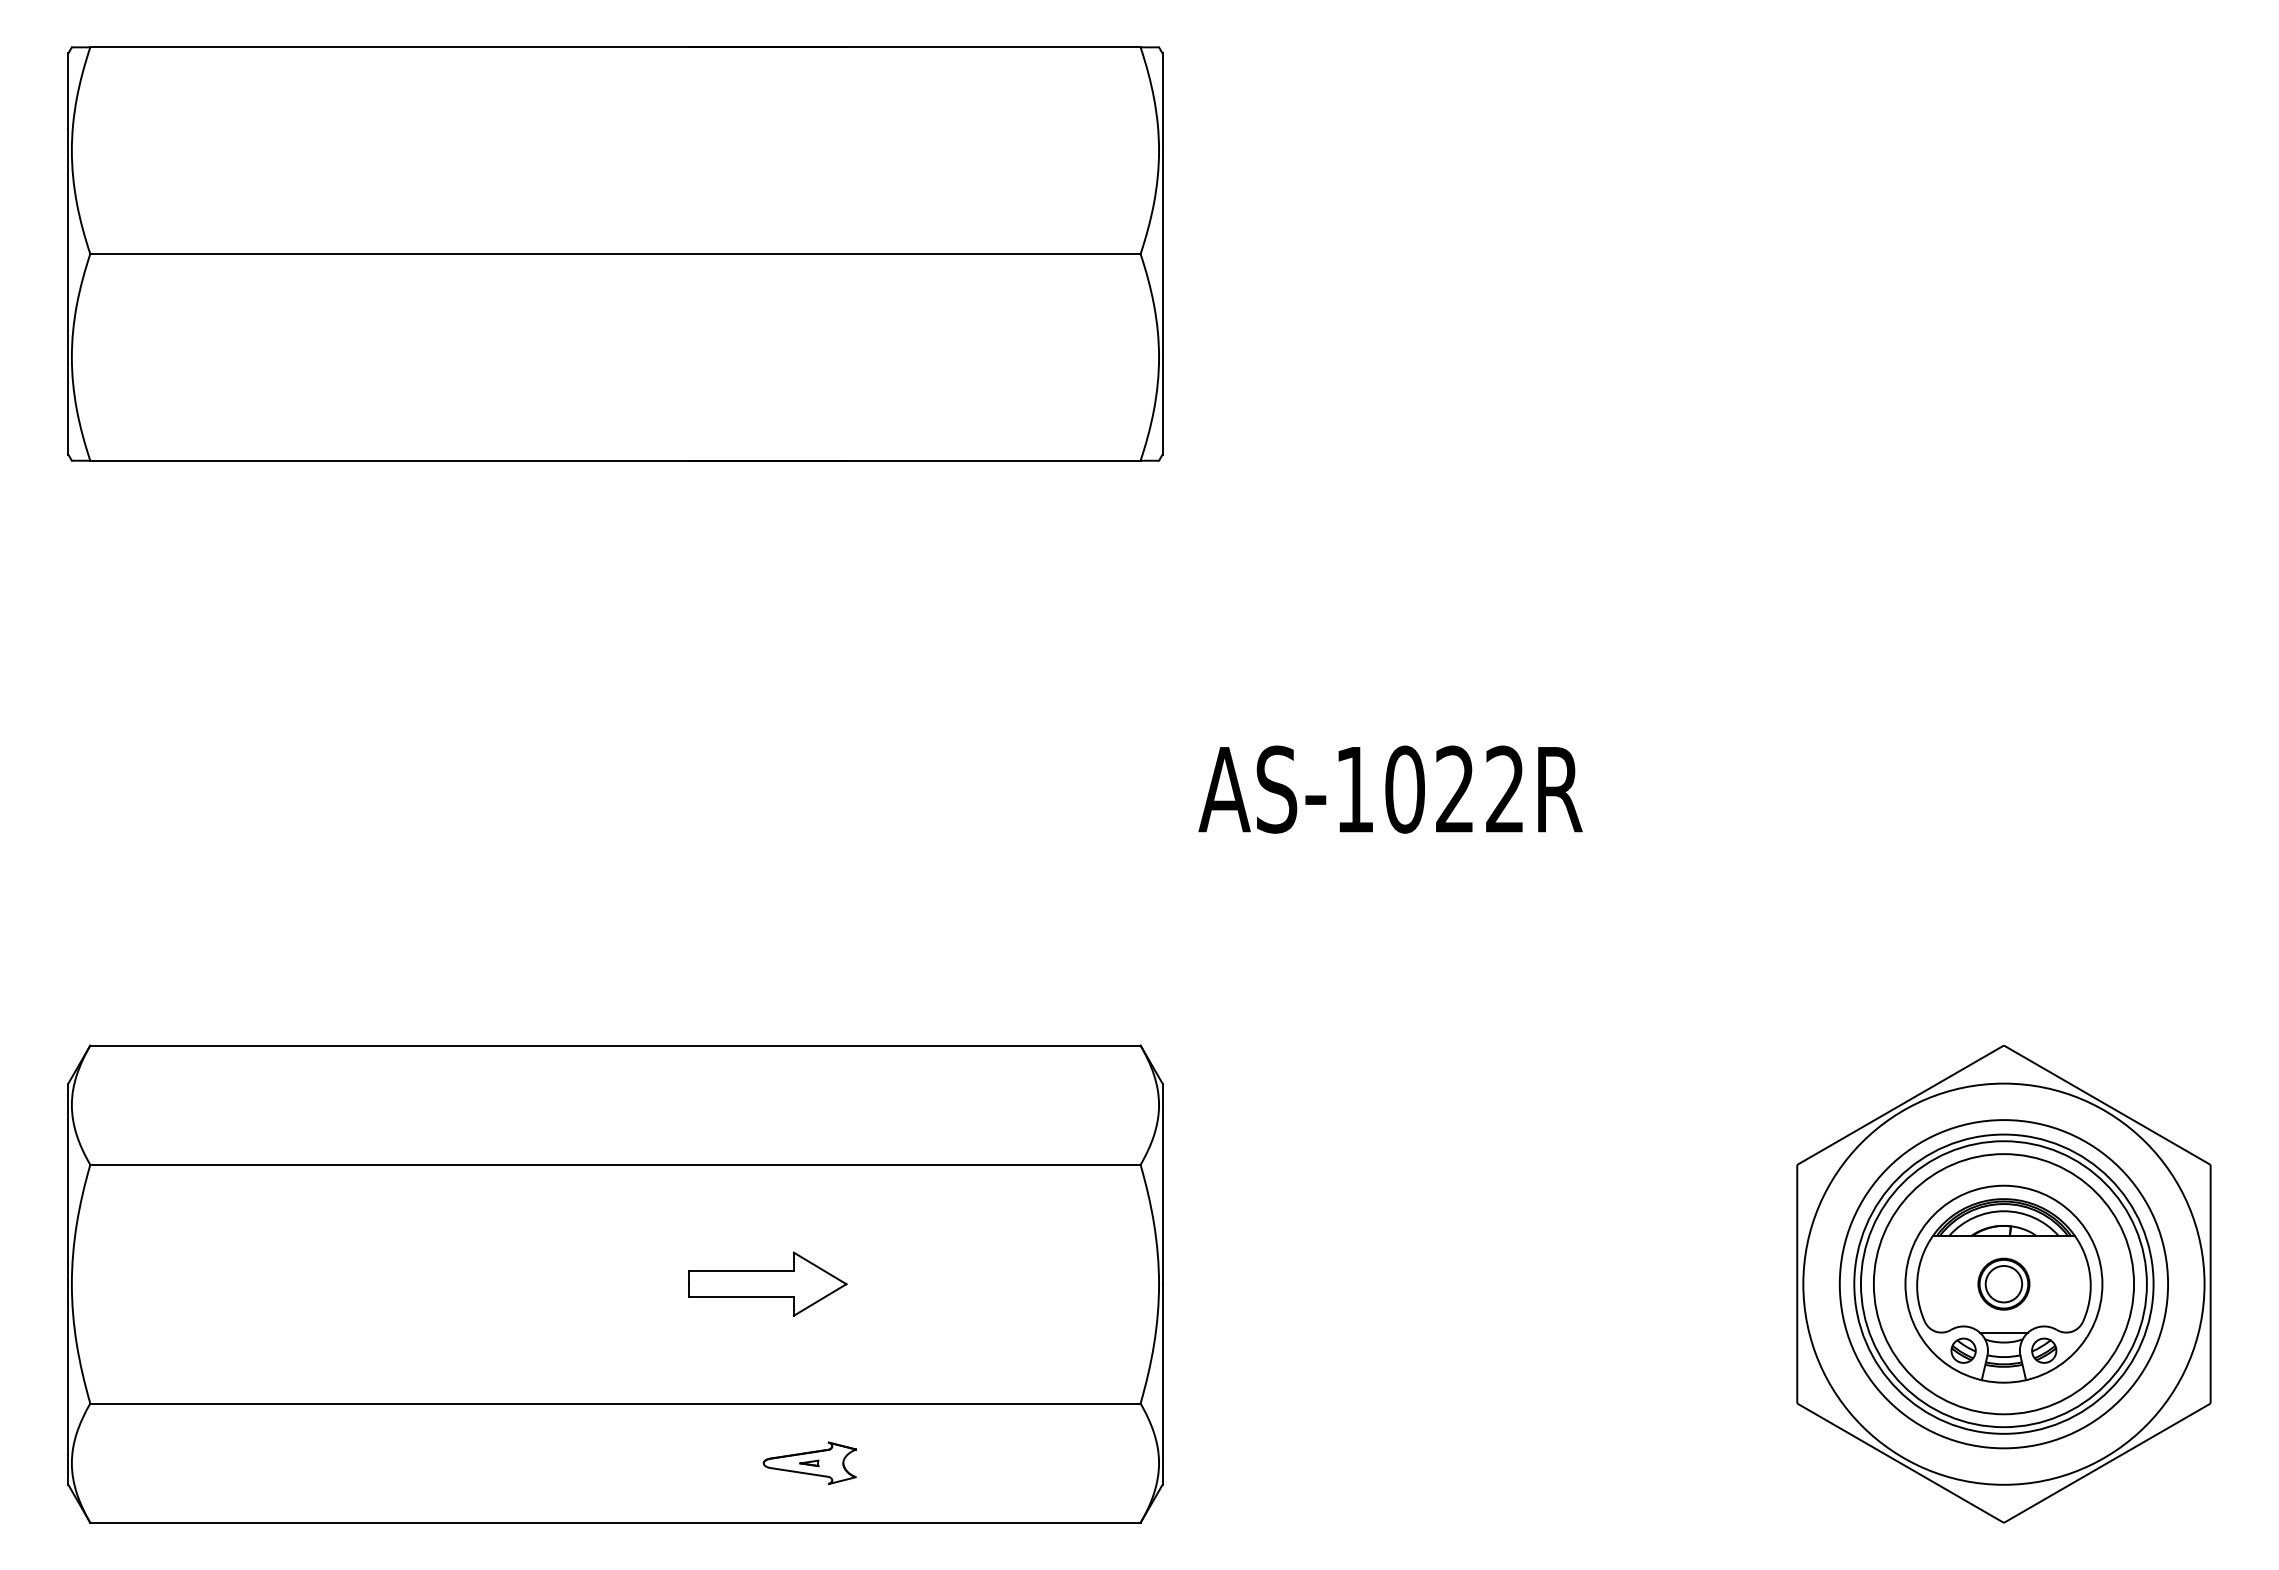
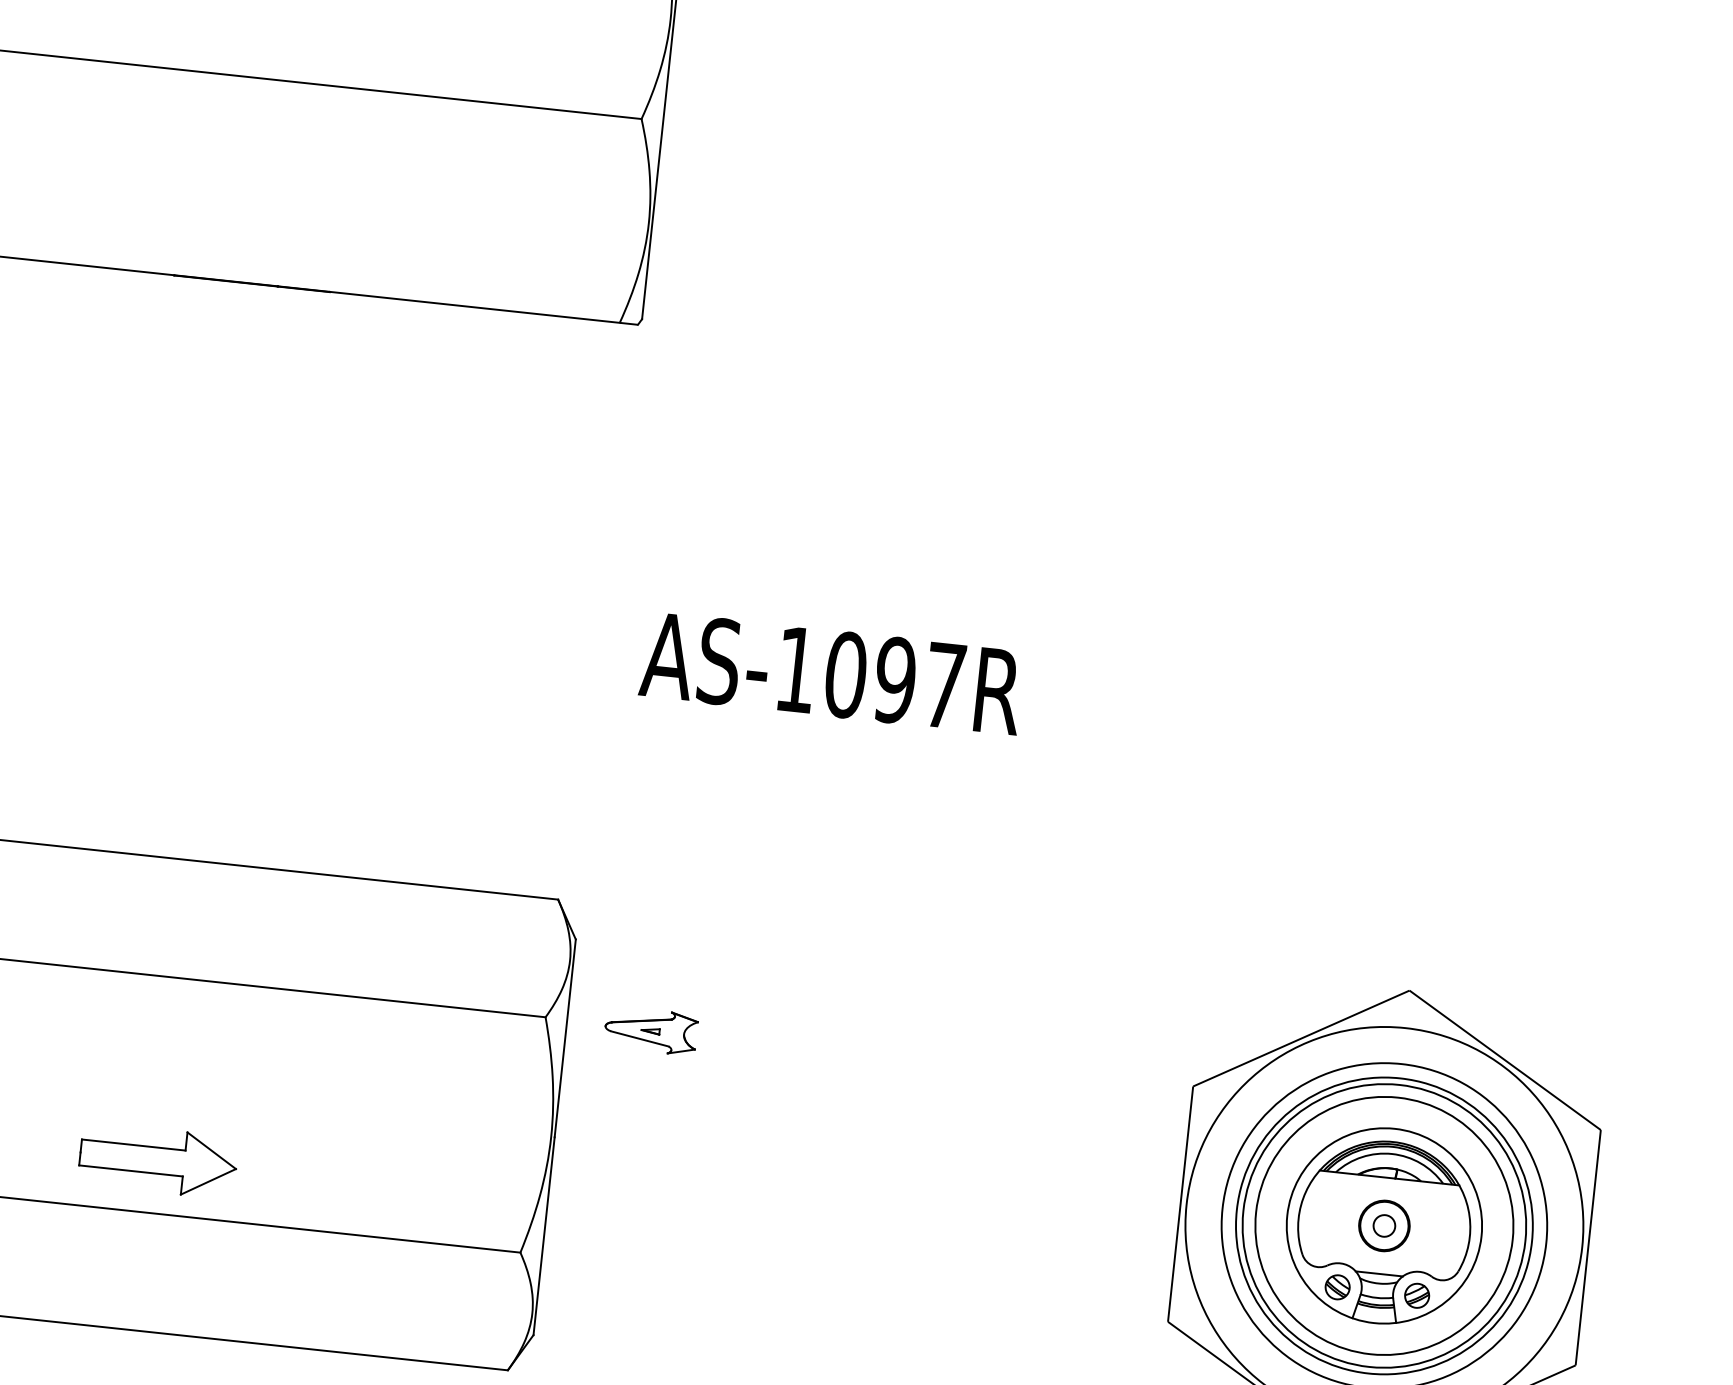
text: (1479, 789) -> (919, 682), AS-1022R -> AS-1097R
part: (767, 1283) -> (158, 1160), moved
circle: (2003, 1283) -> (1384, 1225), size x0.6
part: (809, 1462) -> (650, 1030), moved

